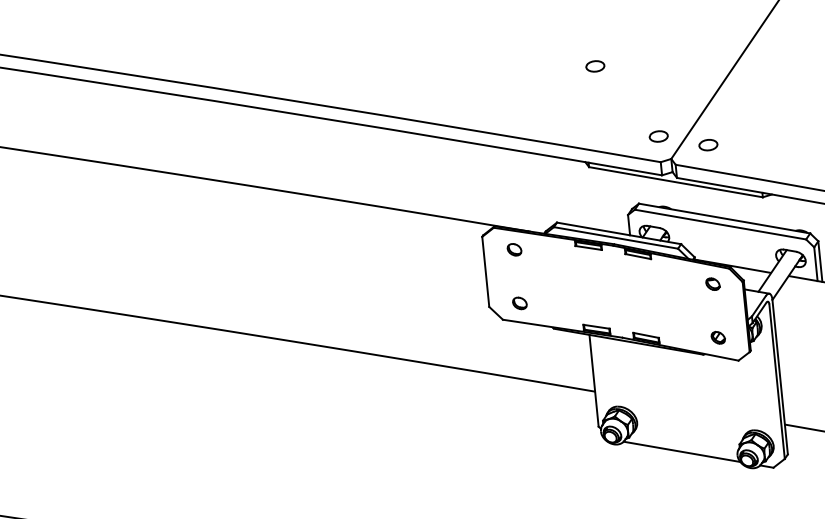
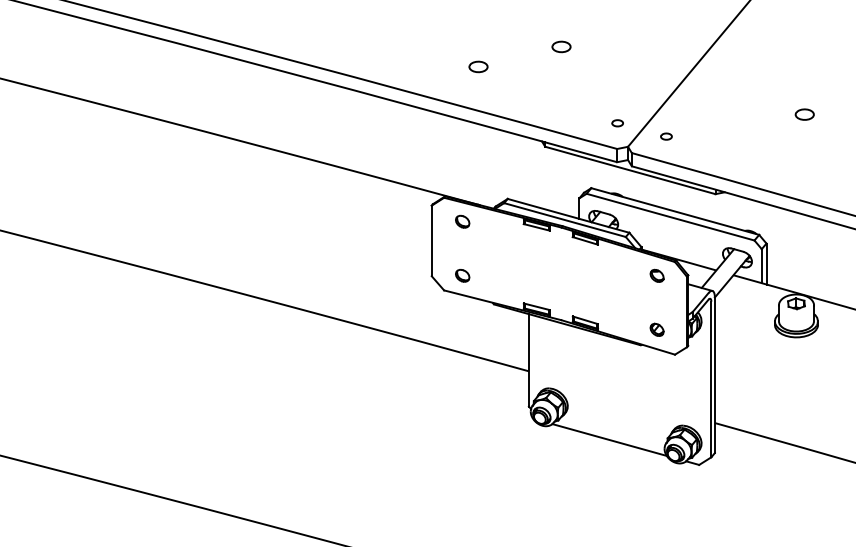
part: (514, 94) -> (478, 66), added
part: (658, 136) -> (617, 123), size x0.6
part: (708, 144) -> (666, 136), size x0.6

